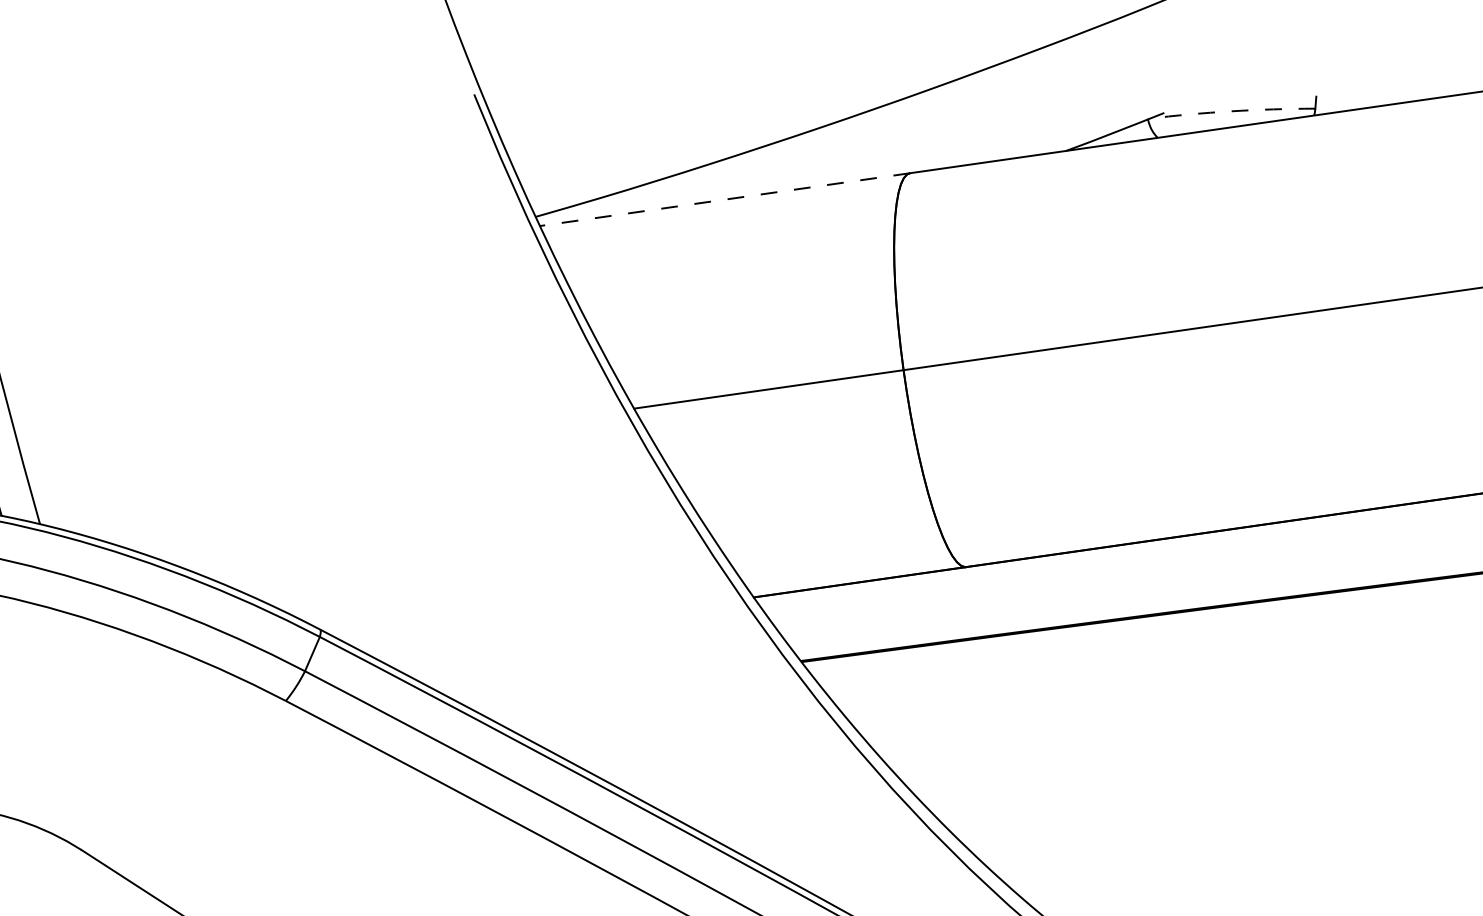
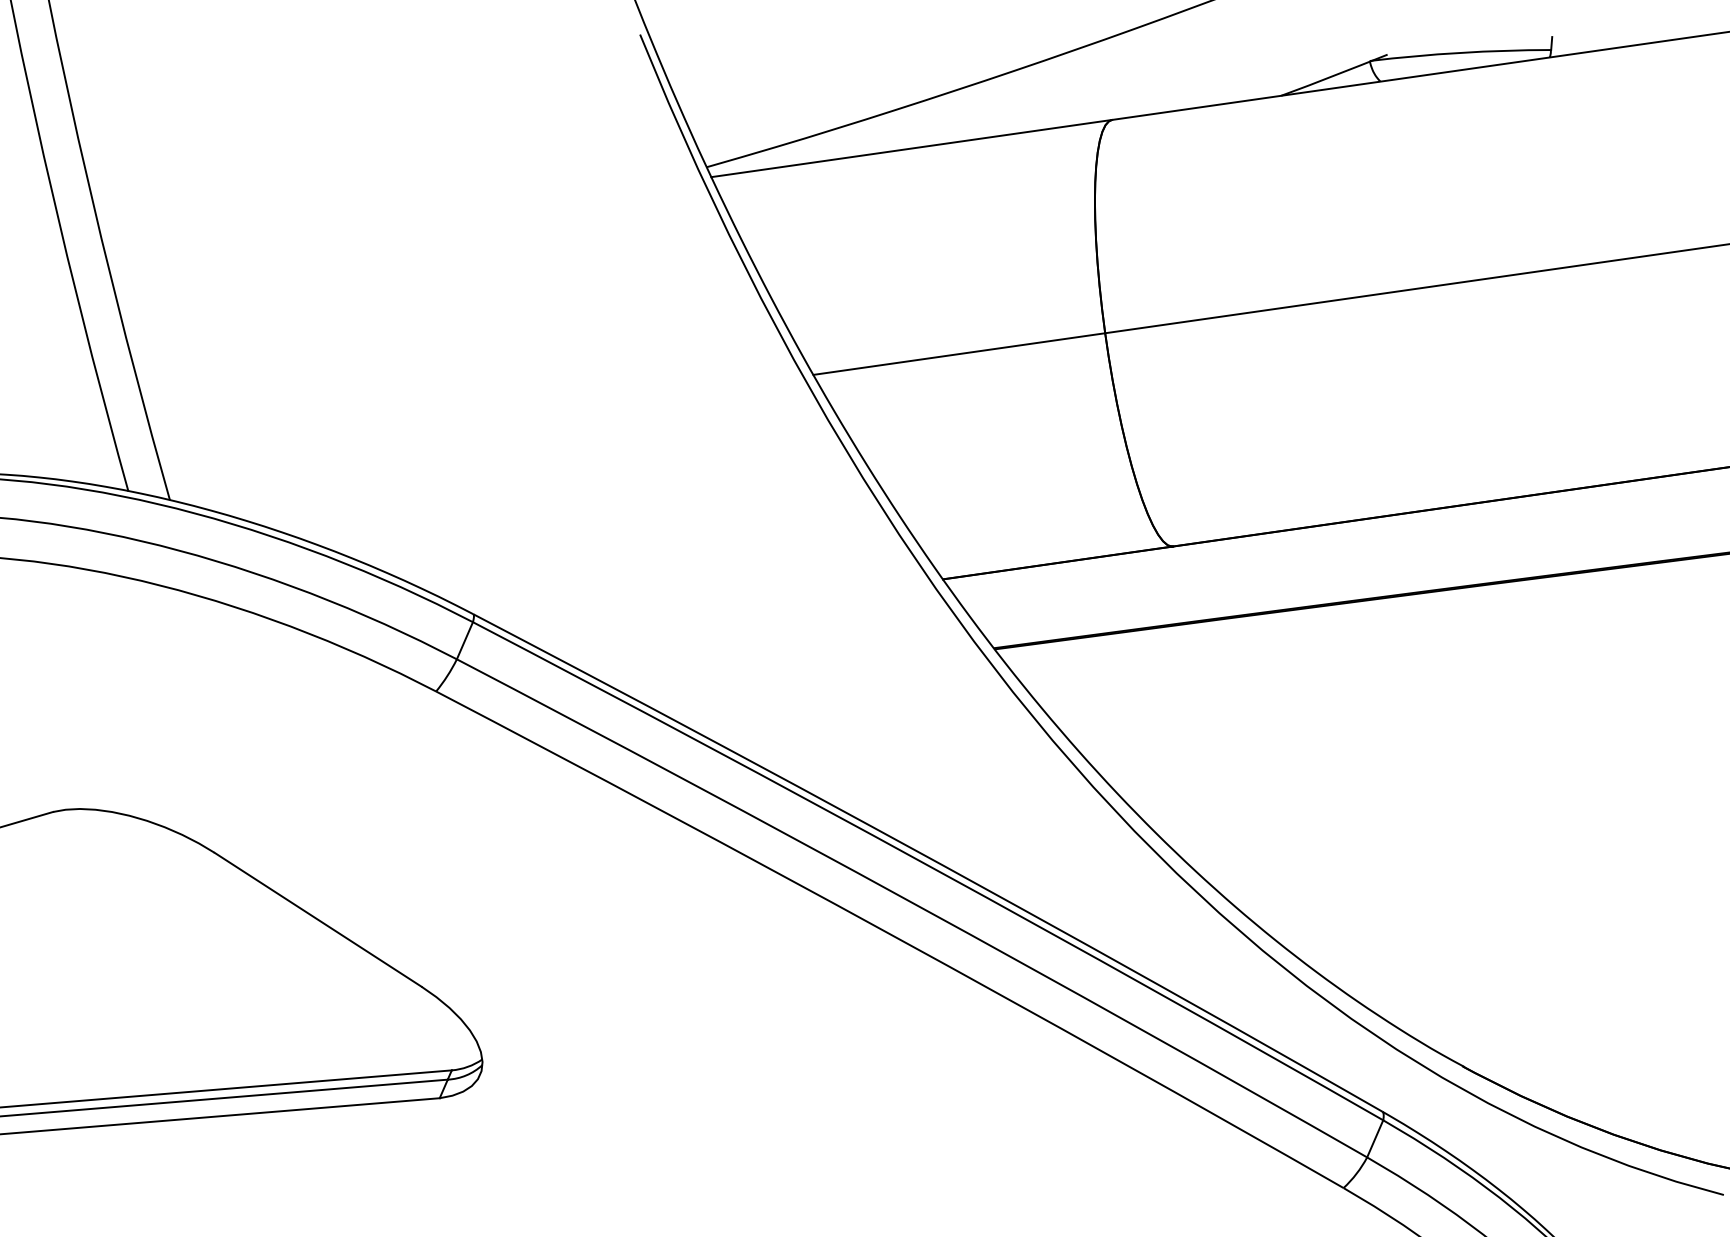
arc: (1231, 110) -> (1460, 52), dashed -> solid
line: (724, 199) -> (911, 148), dashed -> solid

